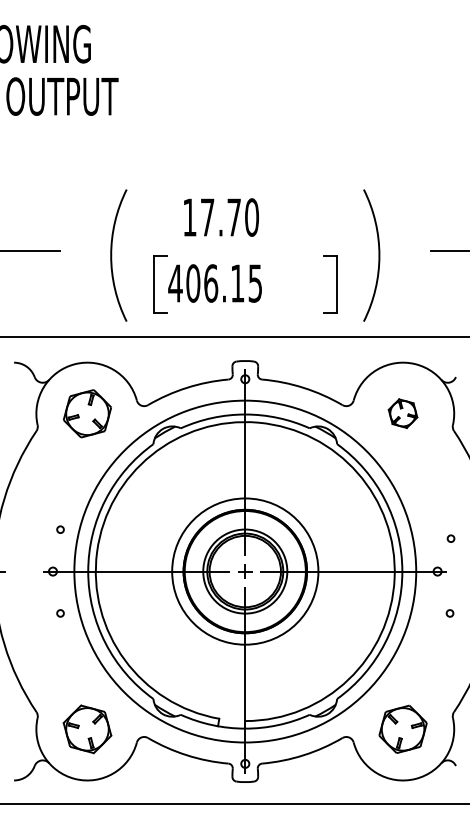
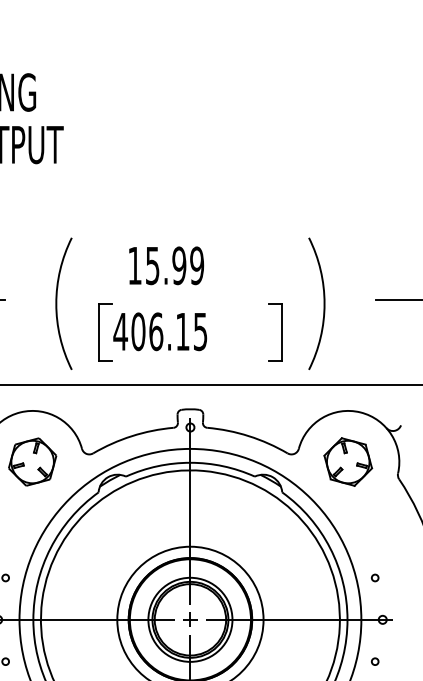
text: (229, 217) -> (174, 265), 17.70 -> 15.99
part: (402, 413) -> (347, 461), size x1.67
circle: (450, 538) -> (374, 577), moved
circle: (449, 613) -> (374, 661), moved

